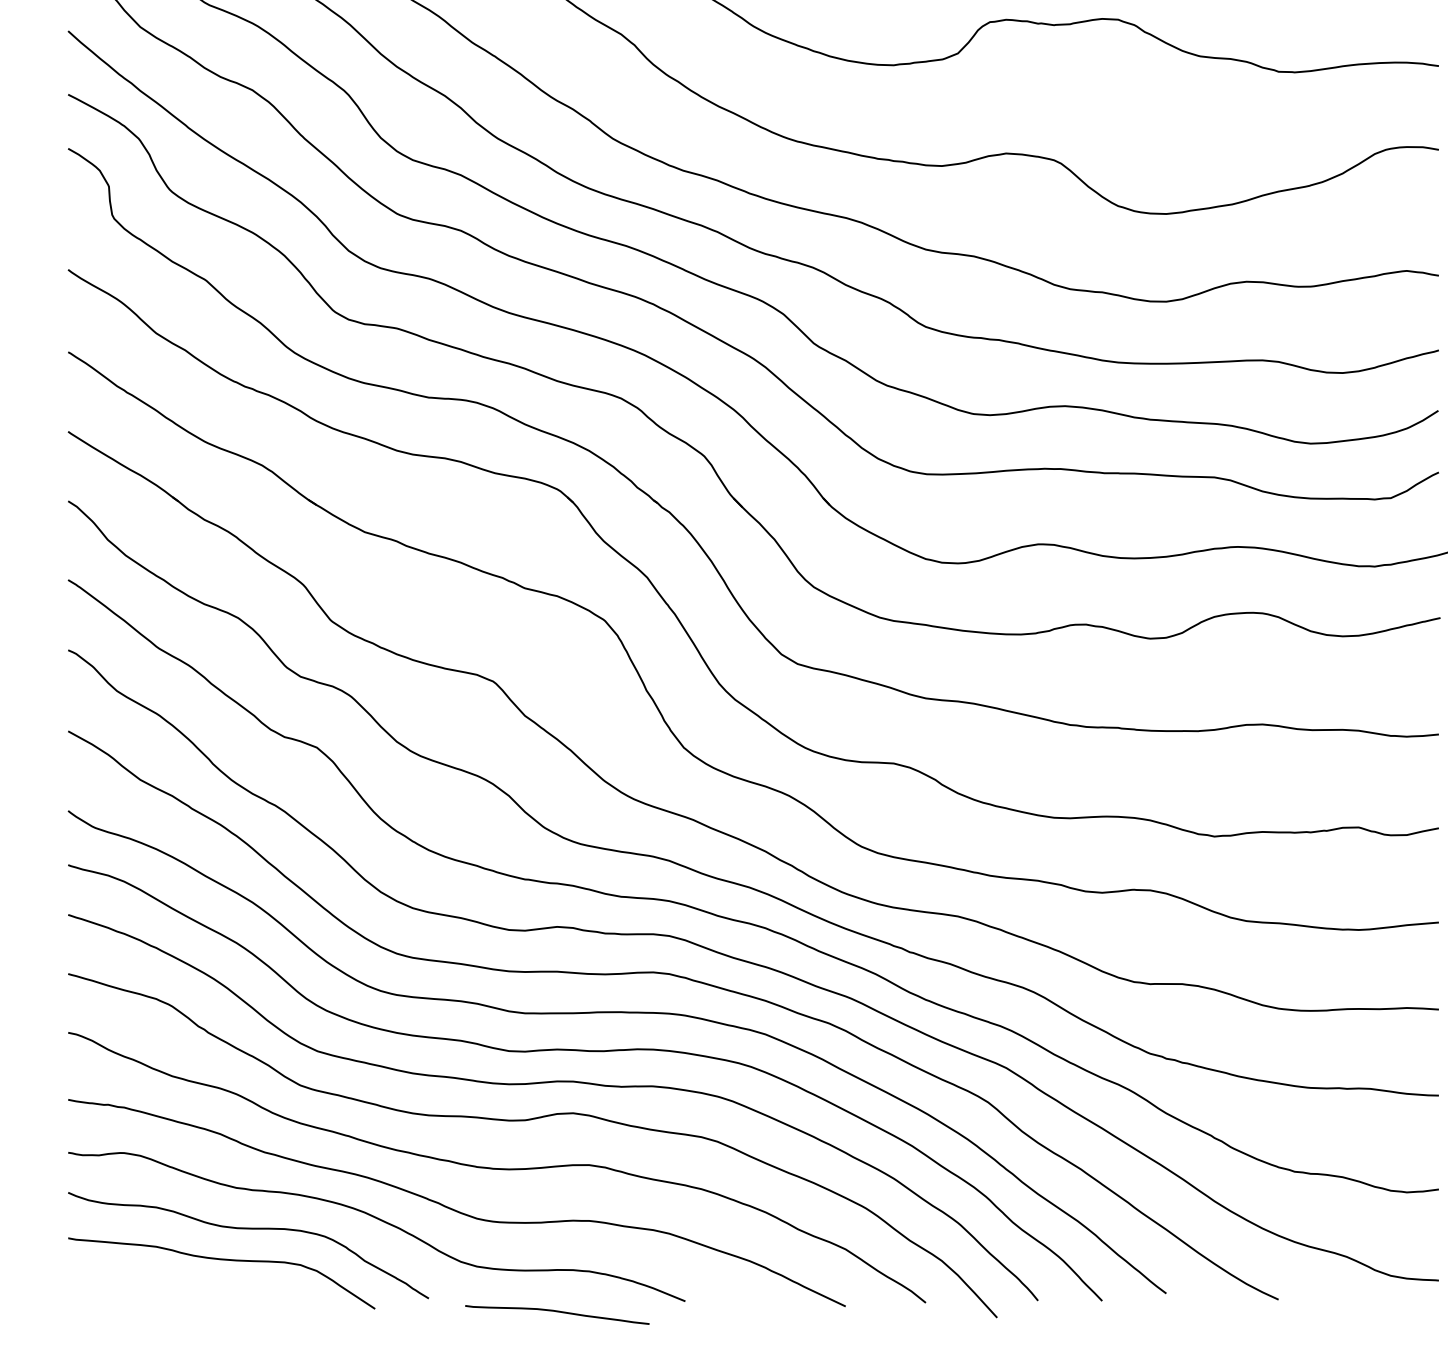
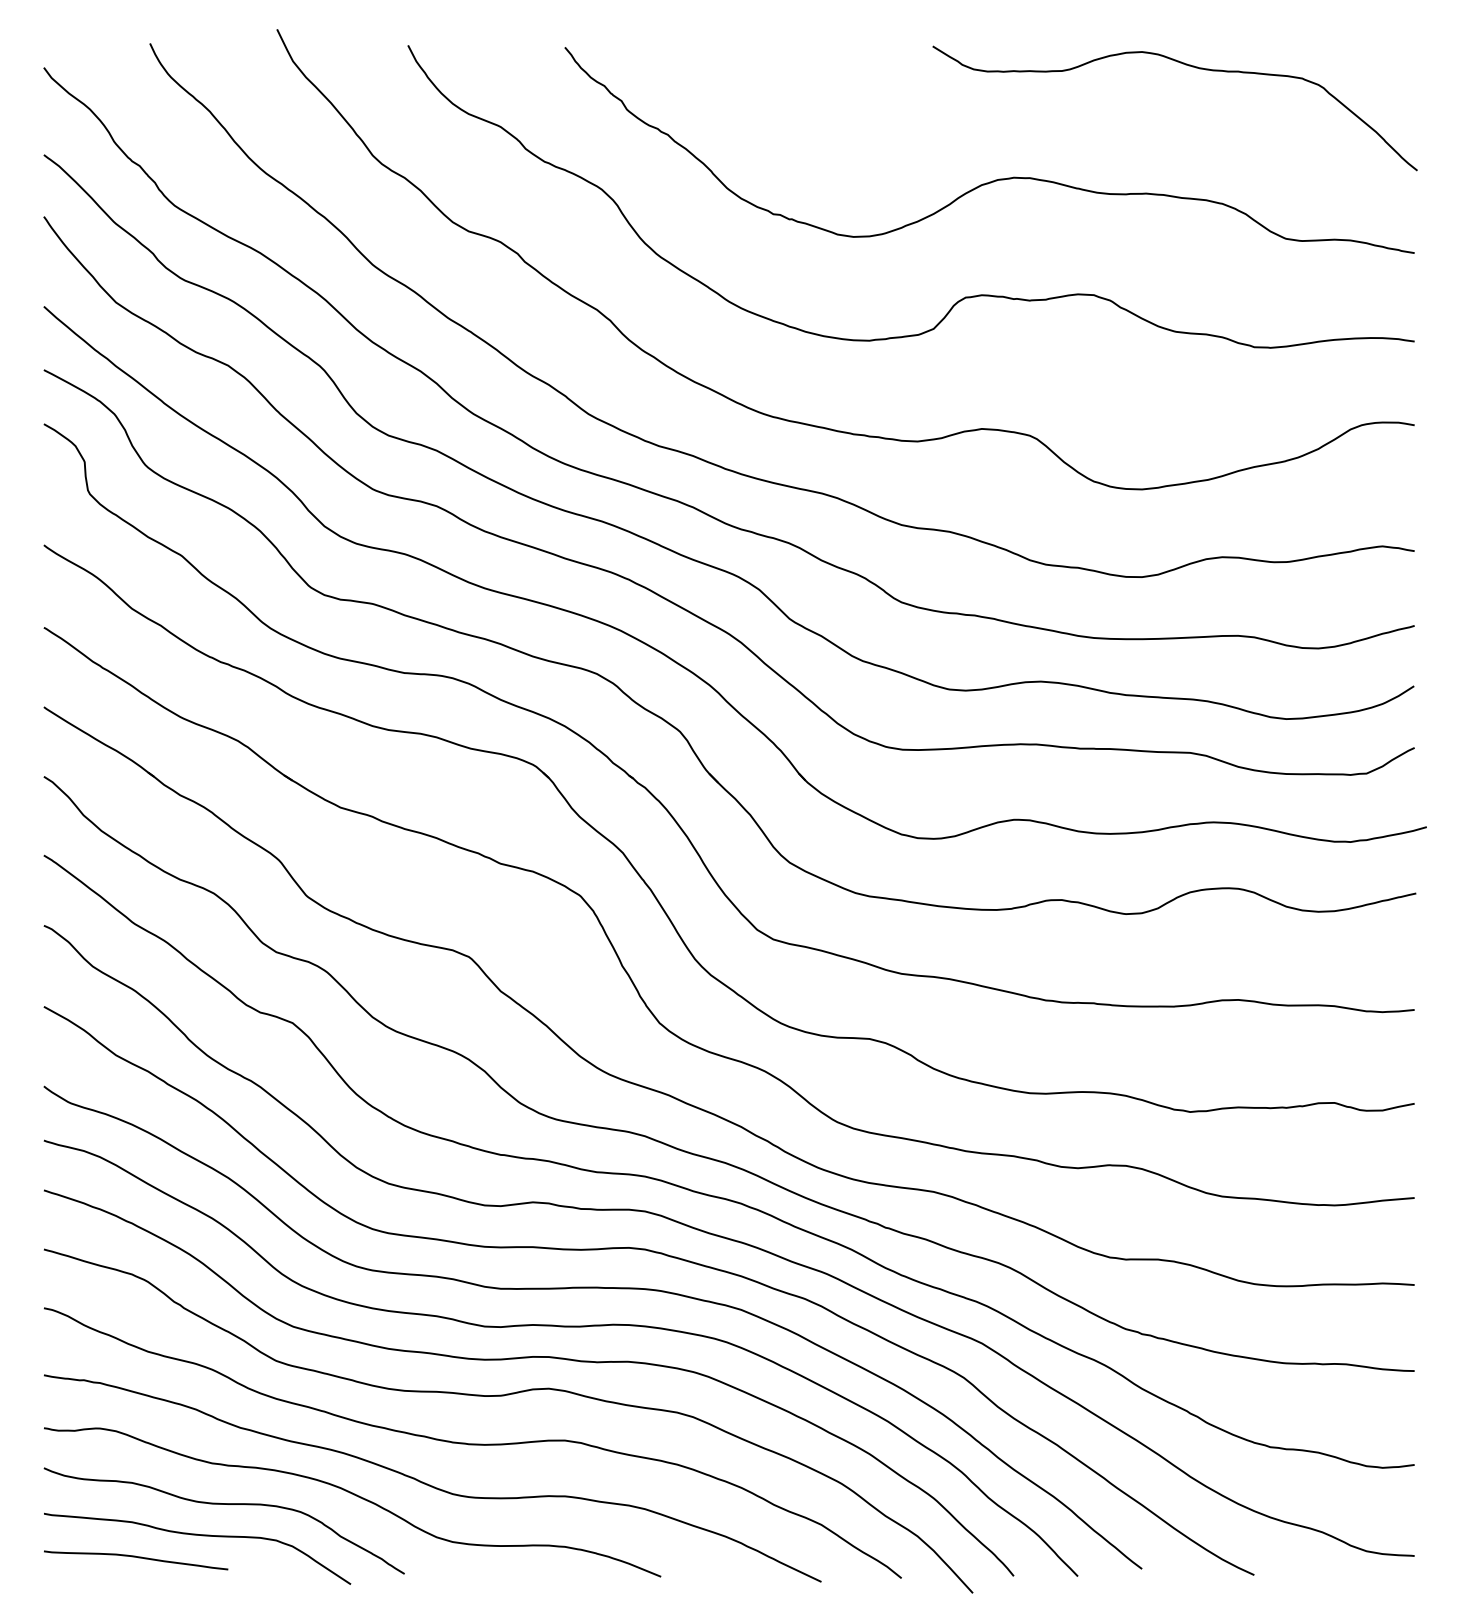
curve: (559, 1313) -> (138, 1558), moved

